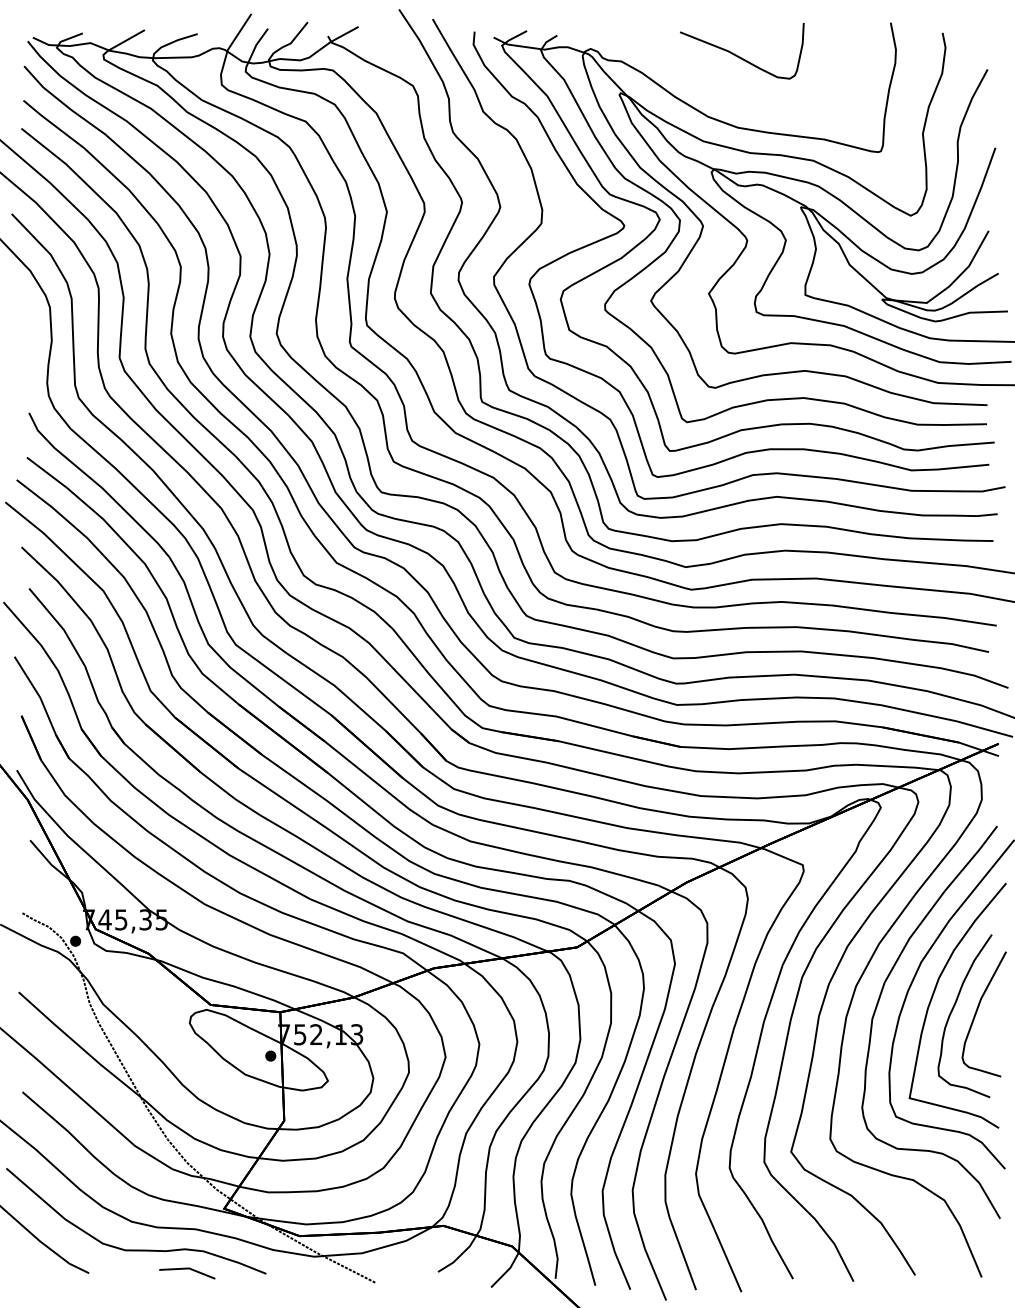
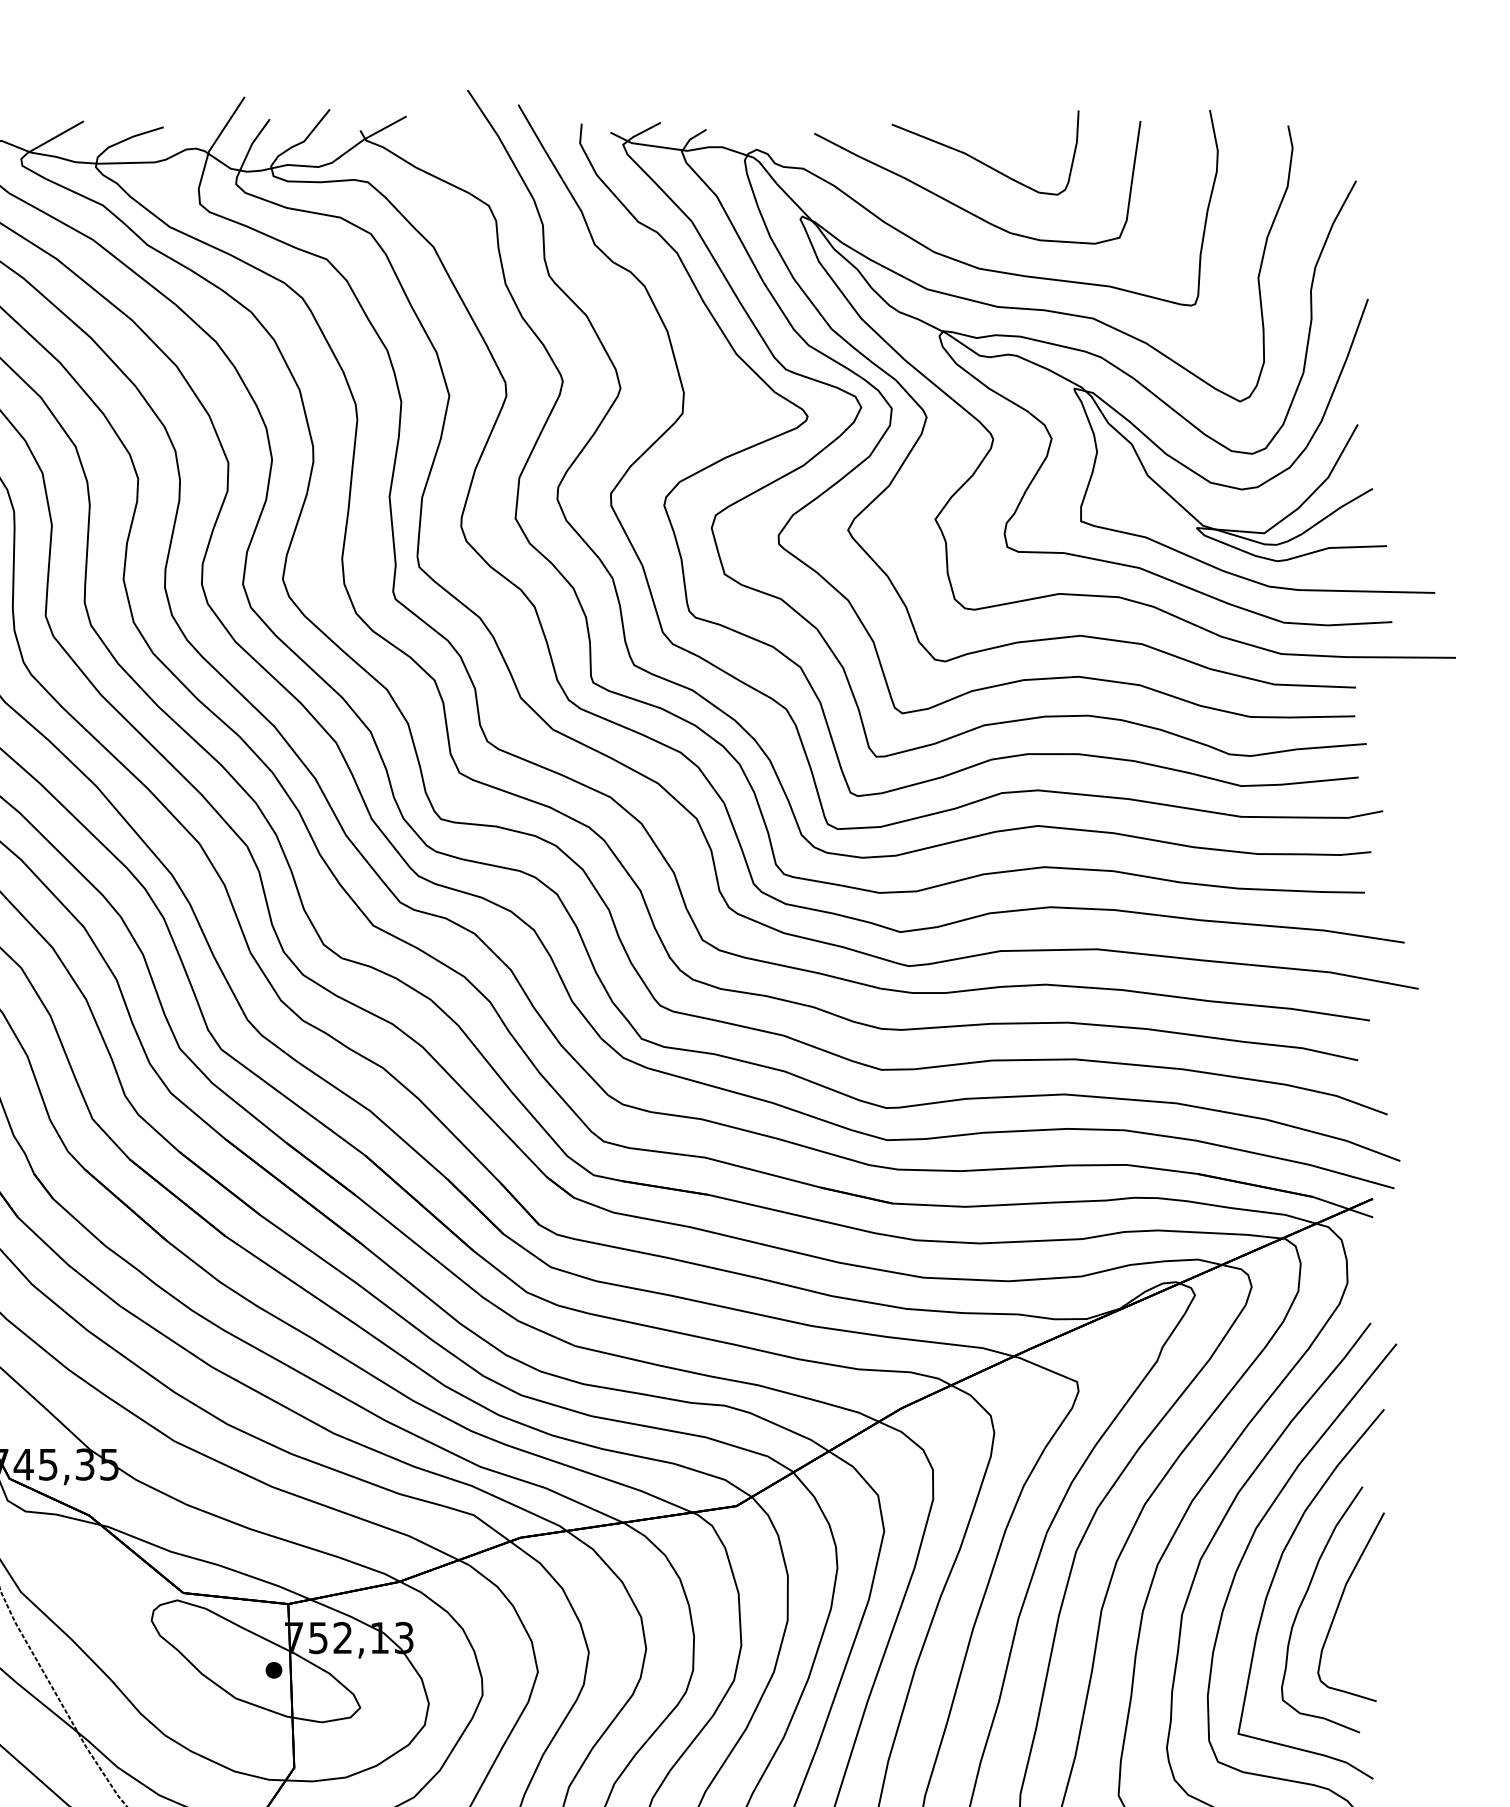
curve: (728, 87) -> (964, 207), added

